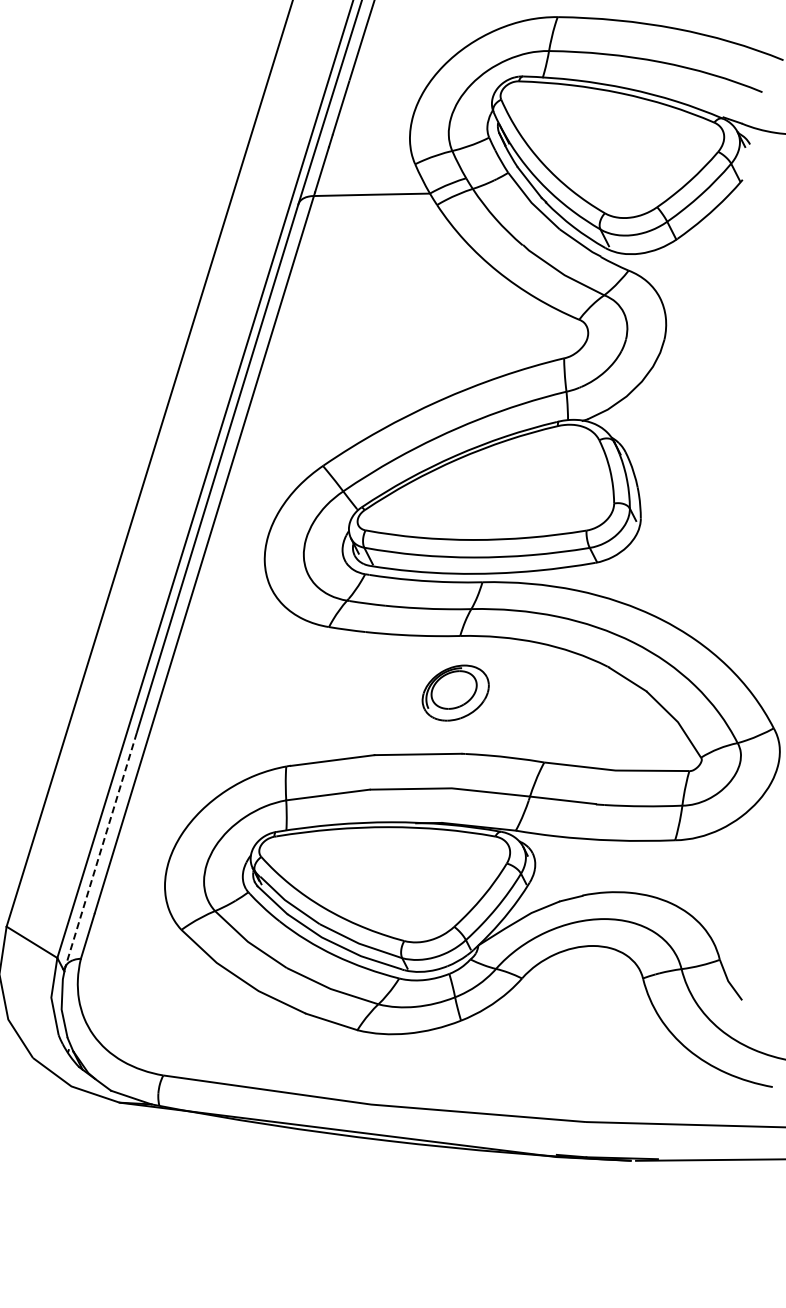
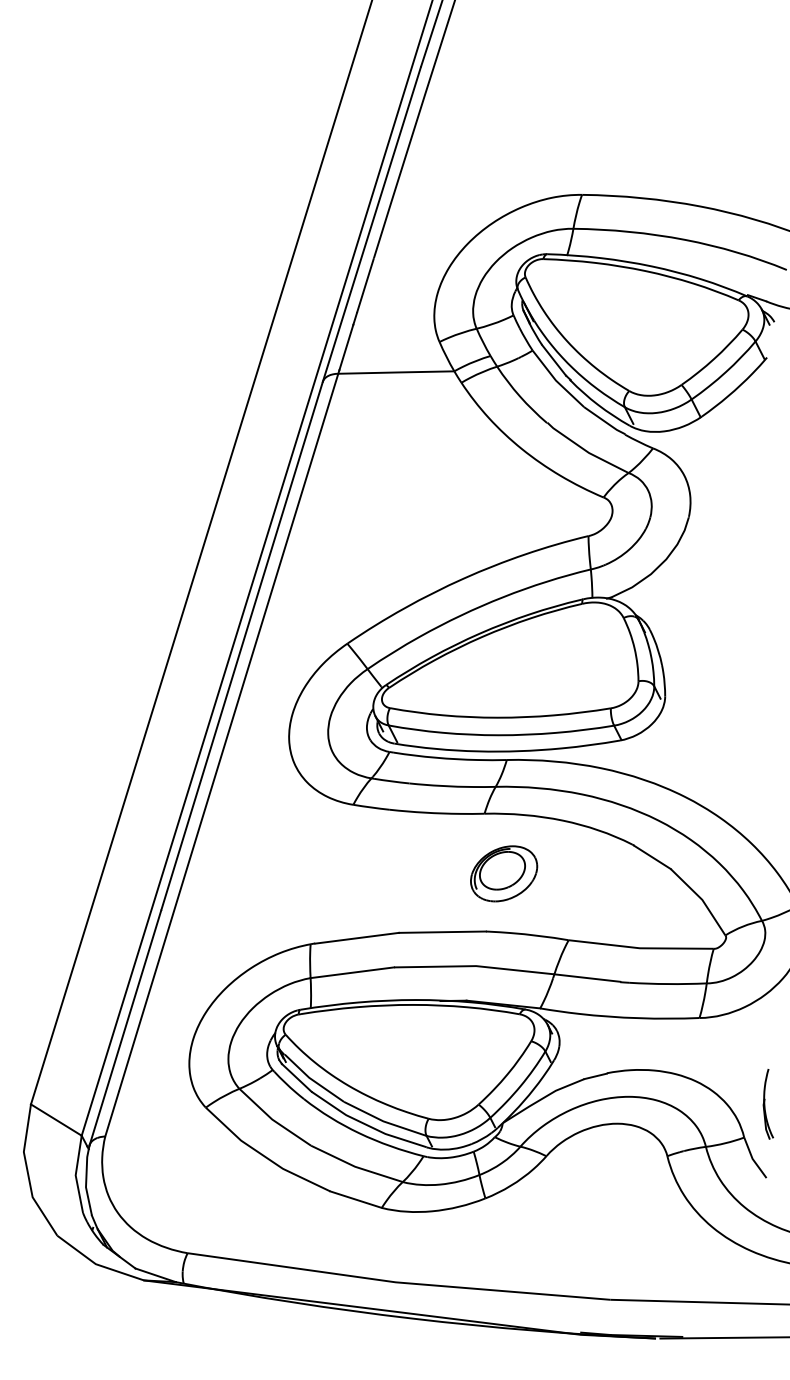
part: (456, 692) -> (504, 873), moved
line: (101, 849) -> (125, 1027), dashed -> solid
part: (744, 926) -> (768, 1104), added

